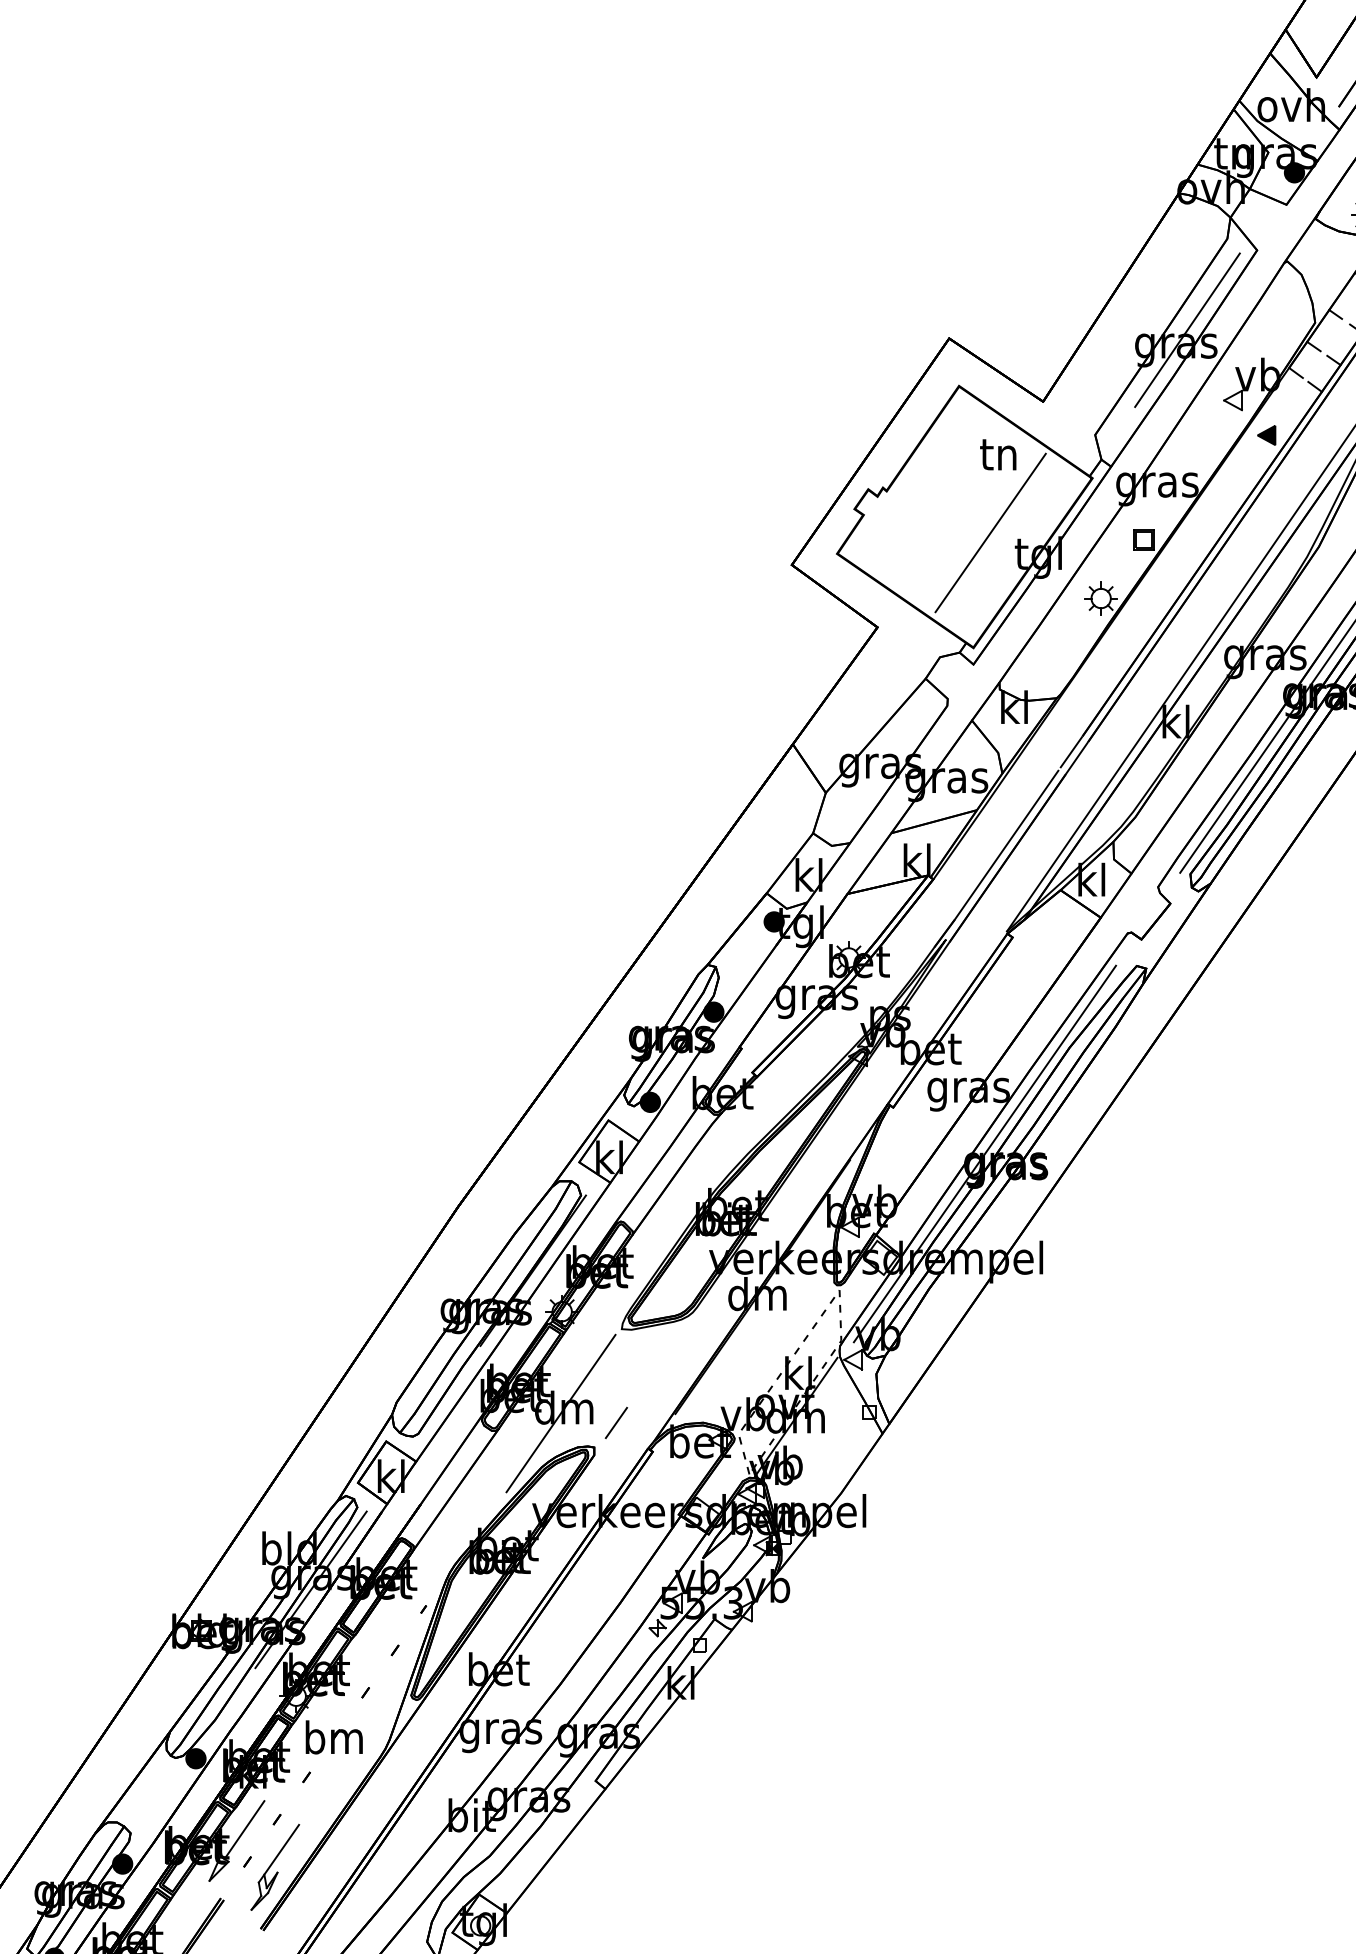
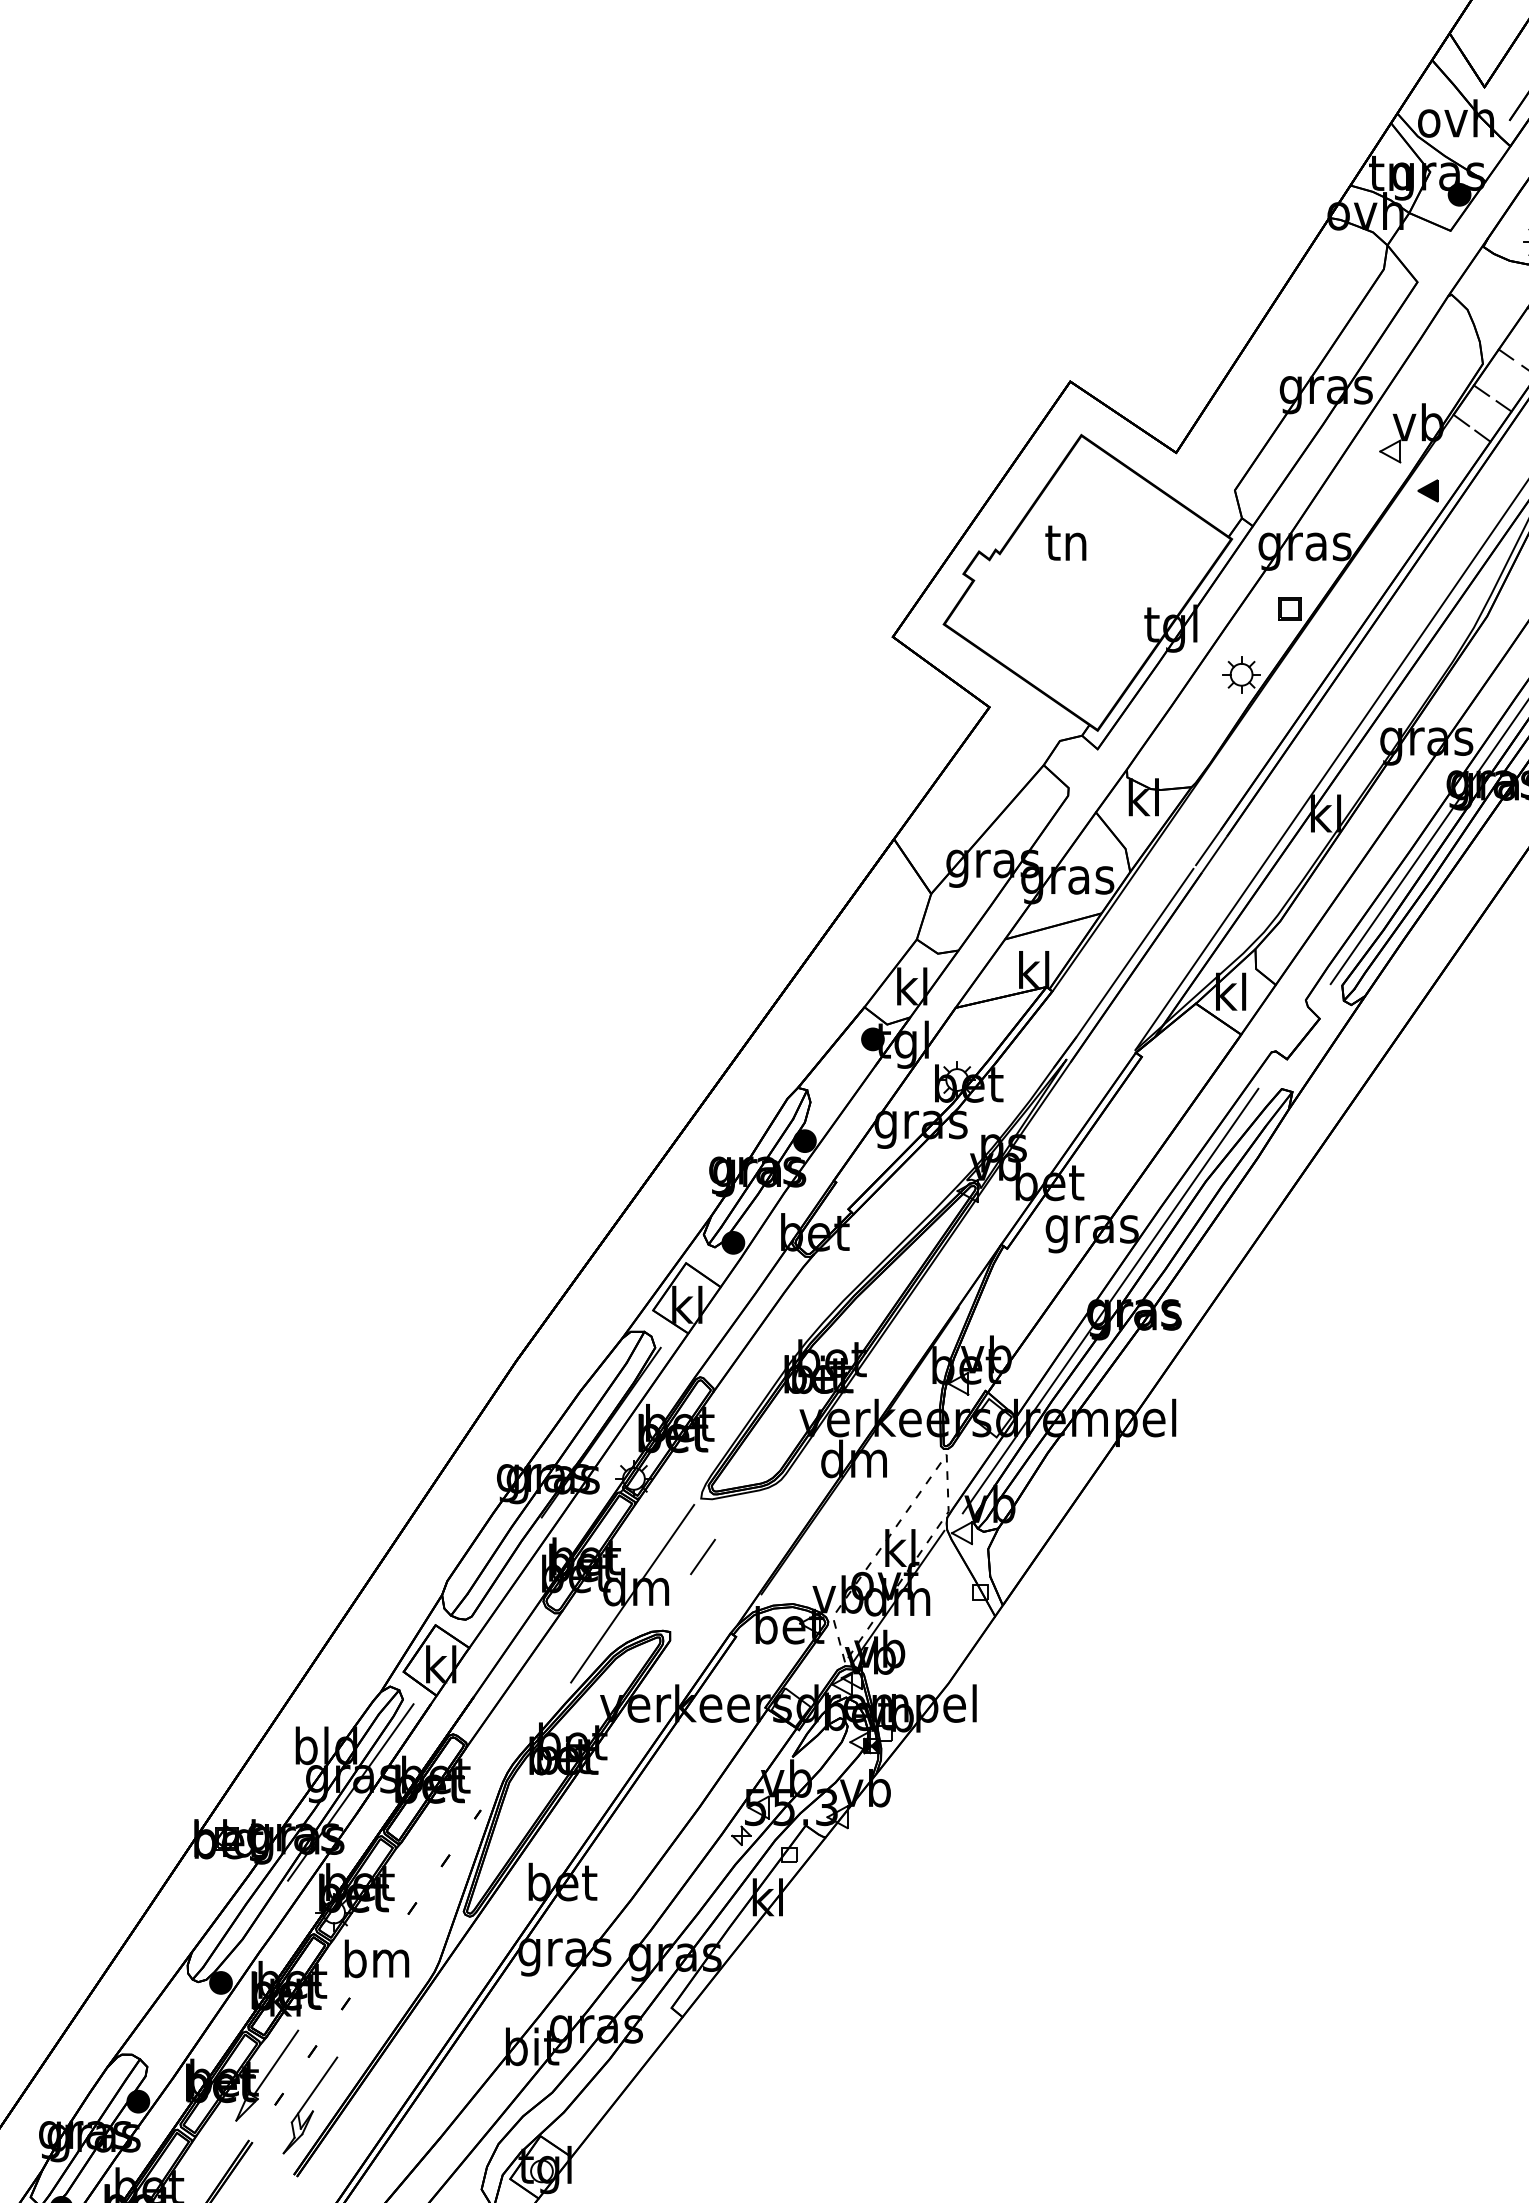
line: (1187, 329) -> (1338, 371), removed
text: (998, 454) -> (1066, 542), moved
line: (990, 532) -> (1116, 600), removed
line: (615, 1422) -> (701, 1556), moved

